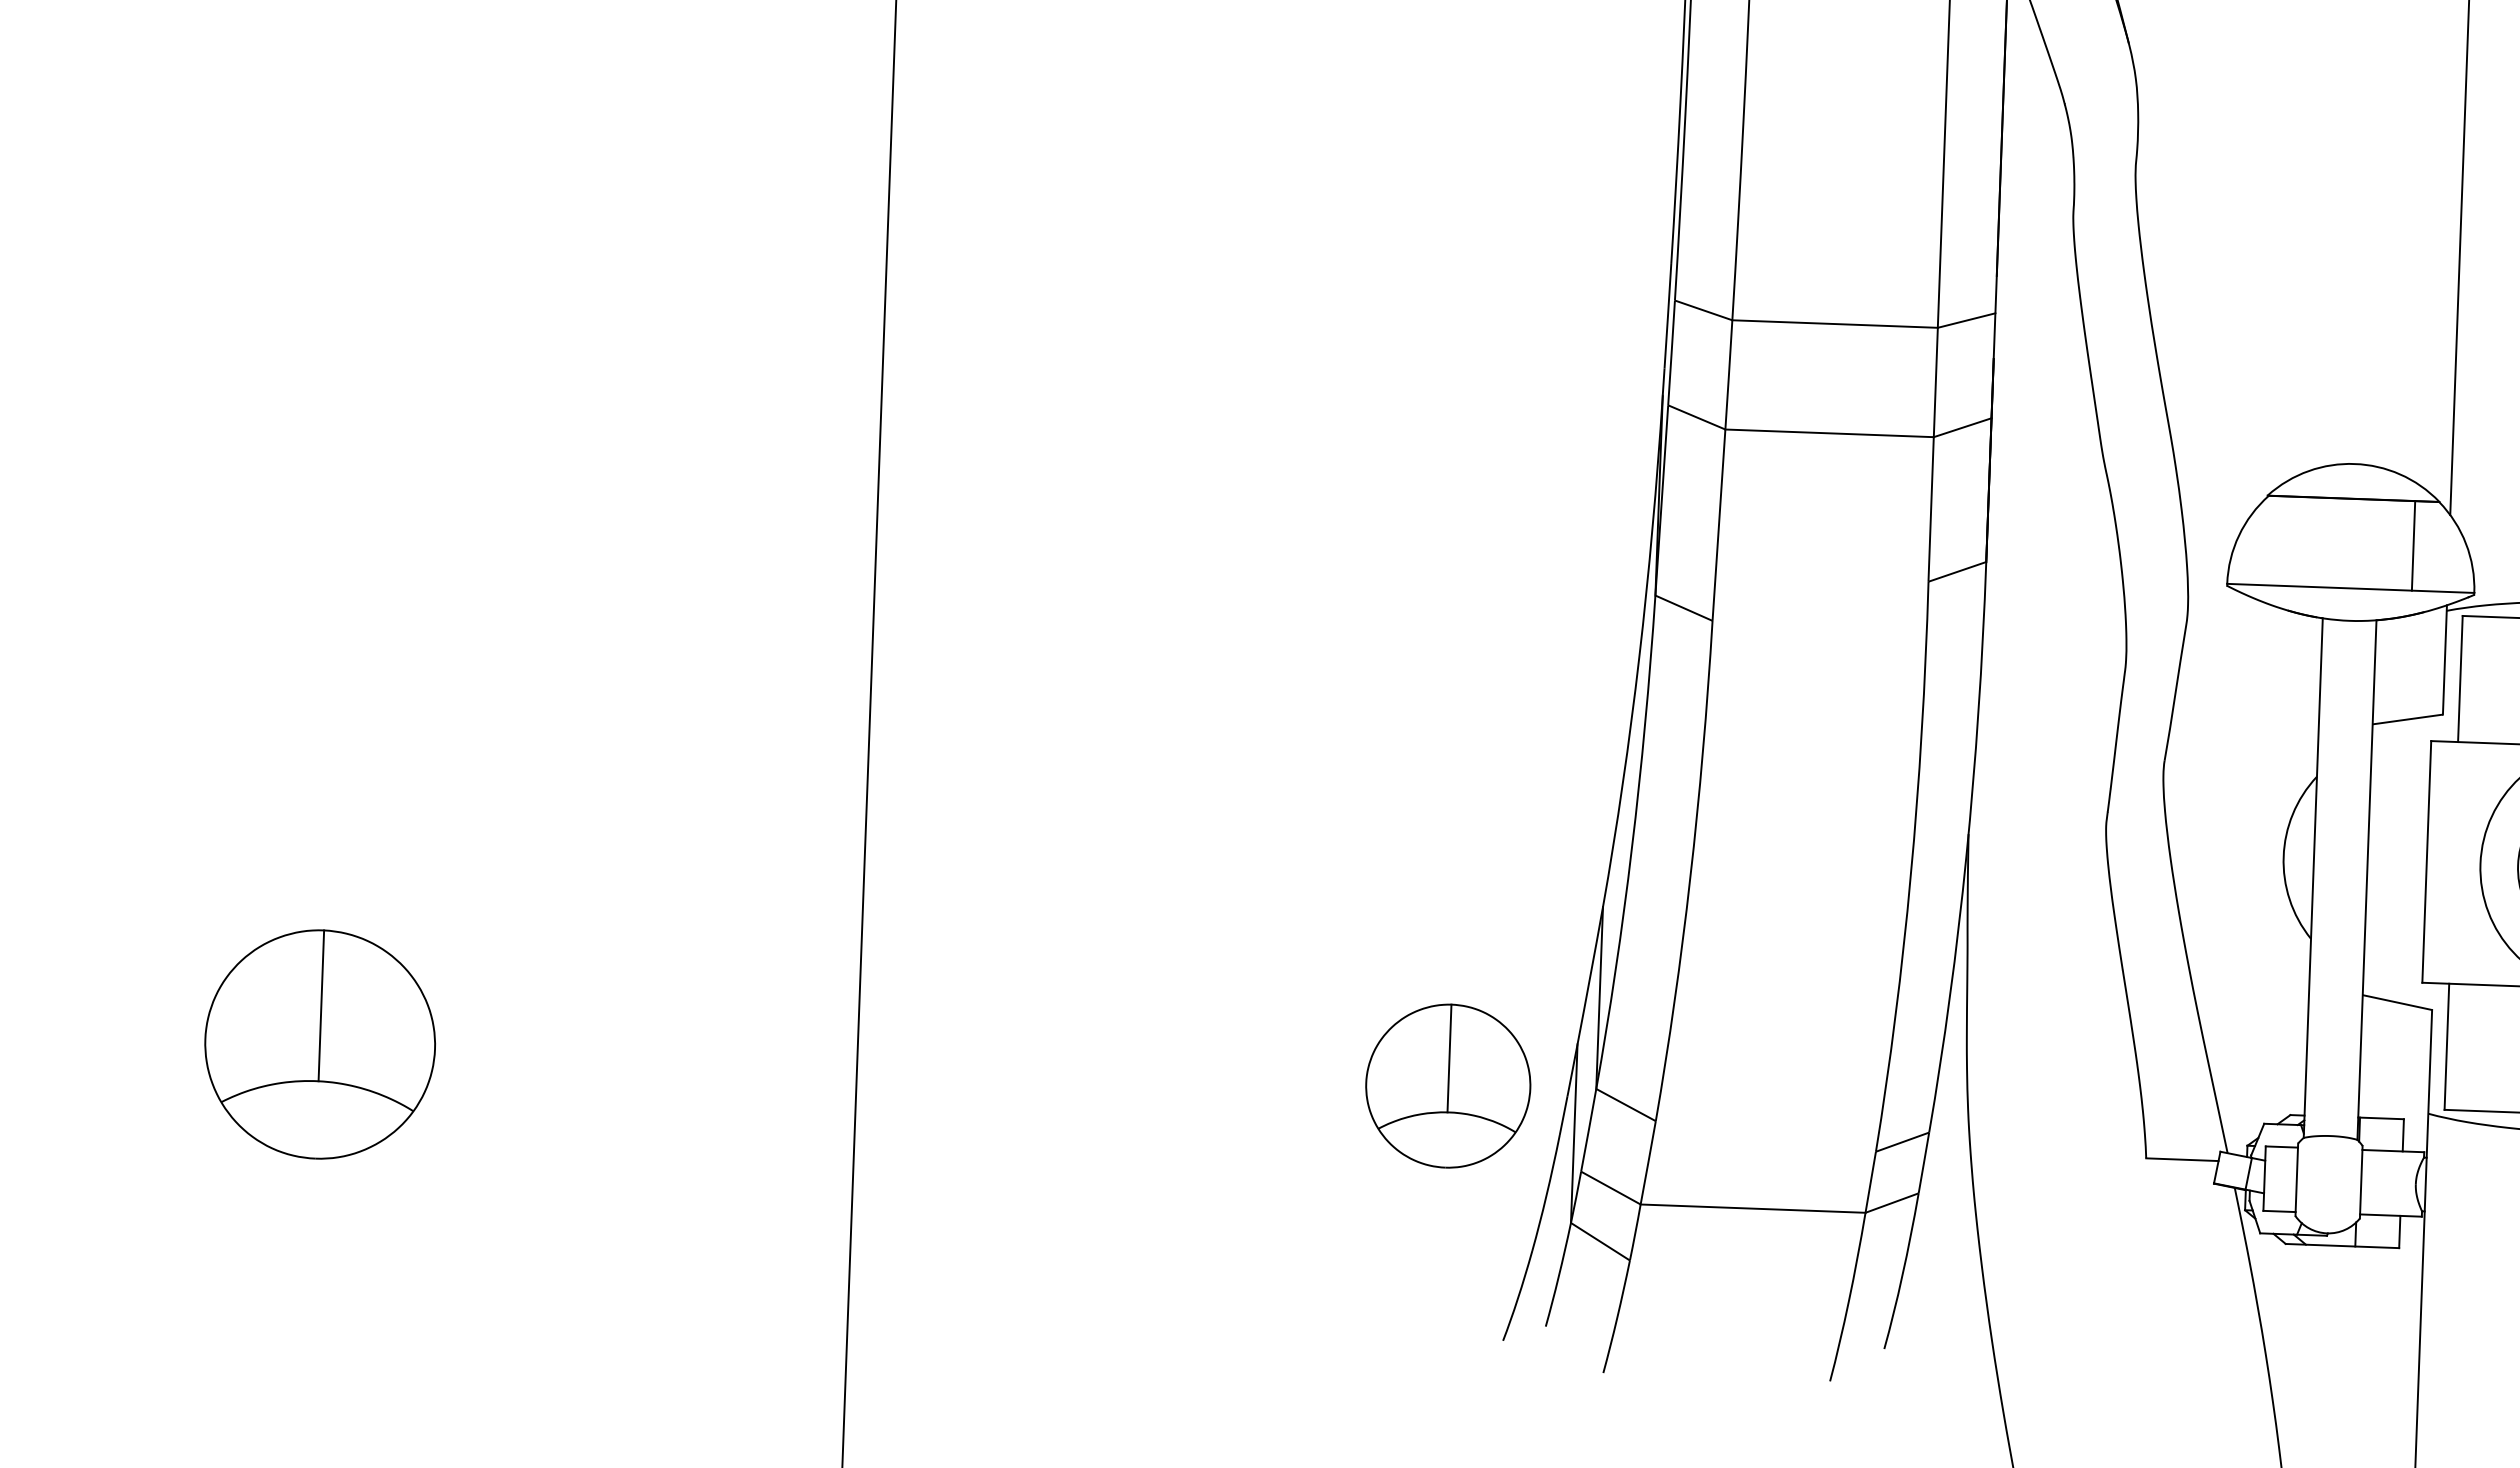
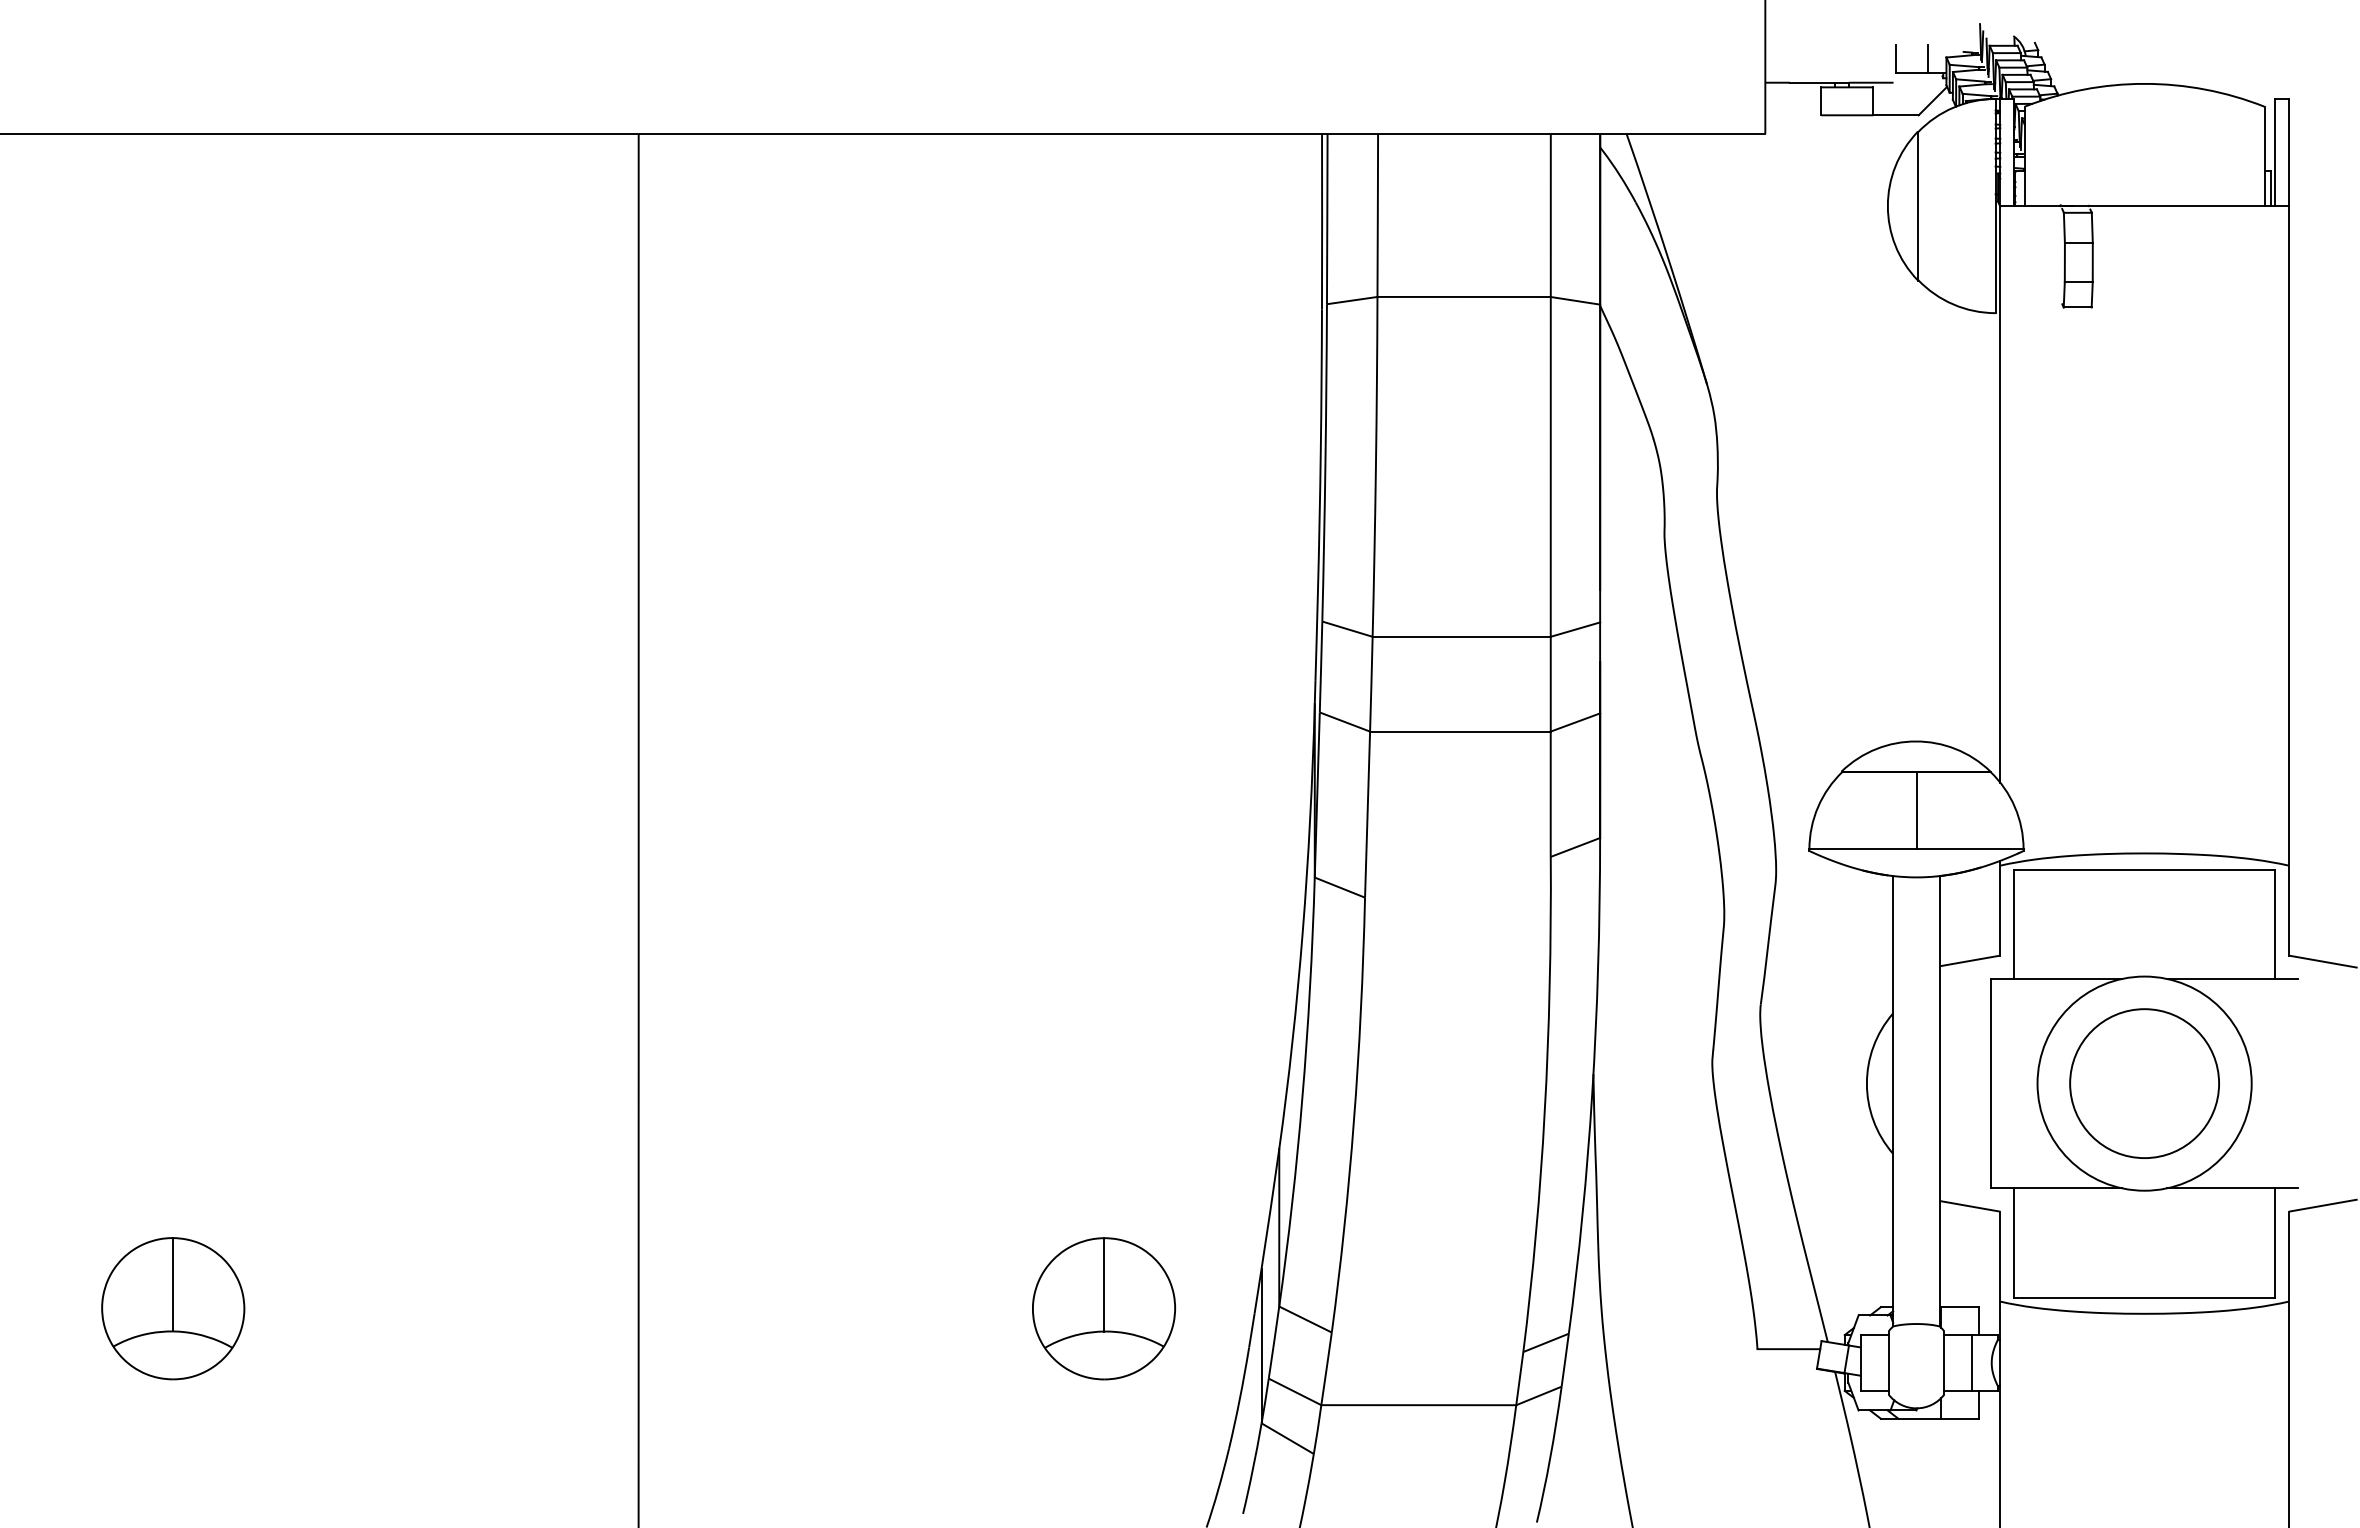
line: (2413, 545) -> (1916, 810), moved
part: (320, 1044) -> (173, 1308), size x0.71
part: (1447, 1085) -> (1103, 1308), moved
line: (2393, 1182) -> (1972, 1362), added

